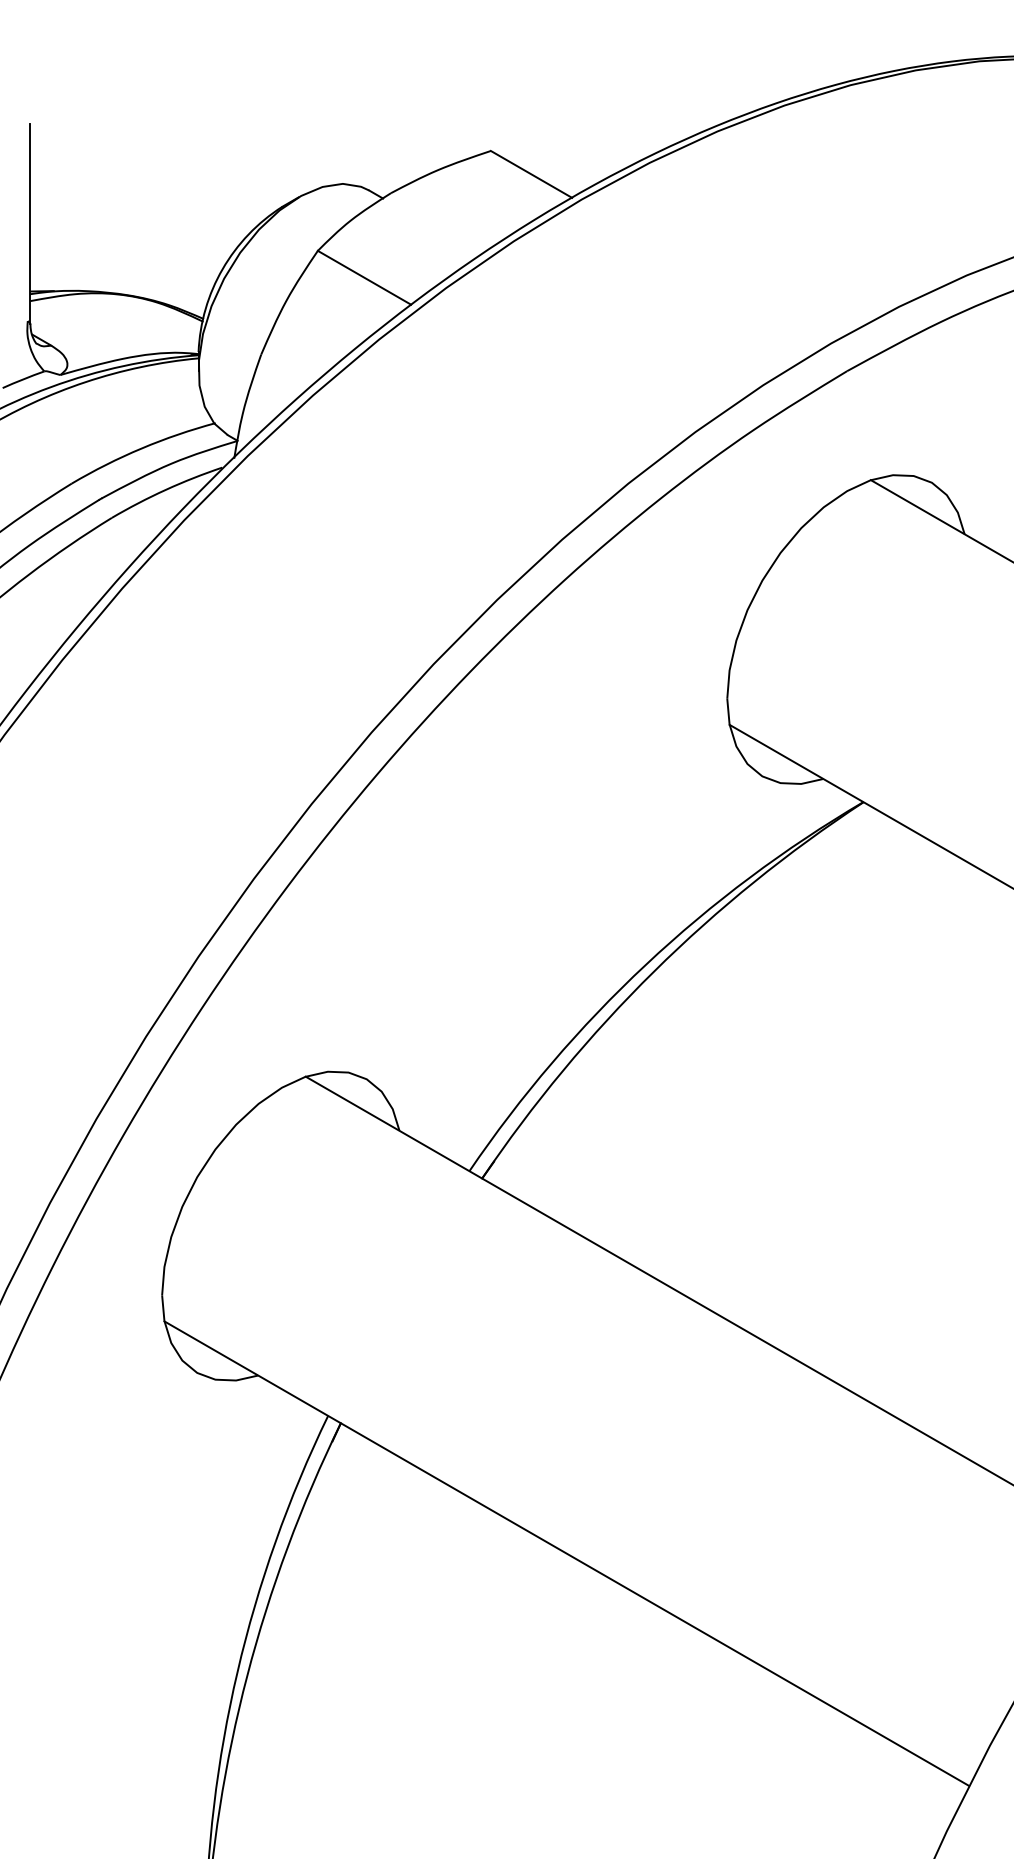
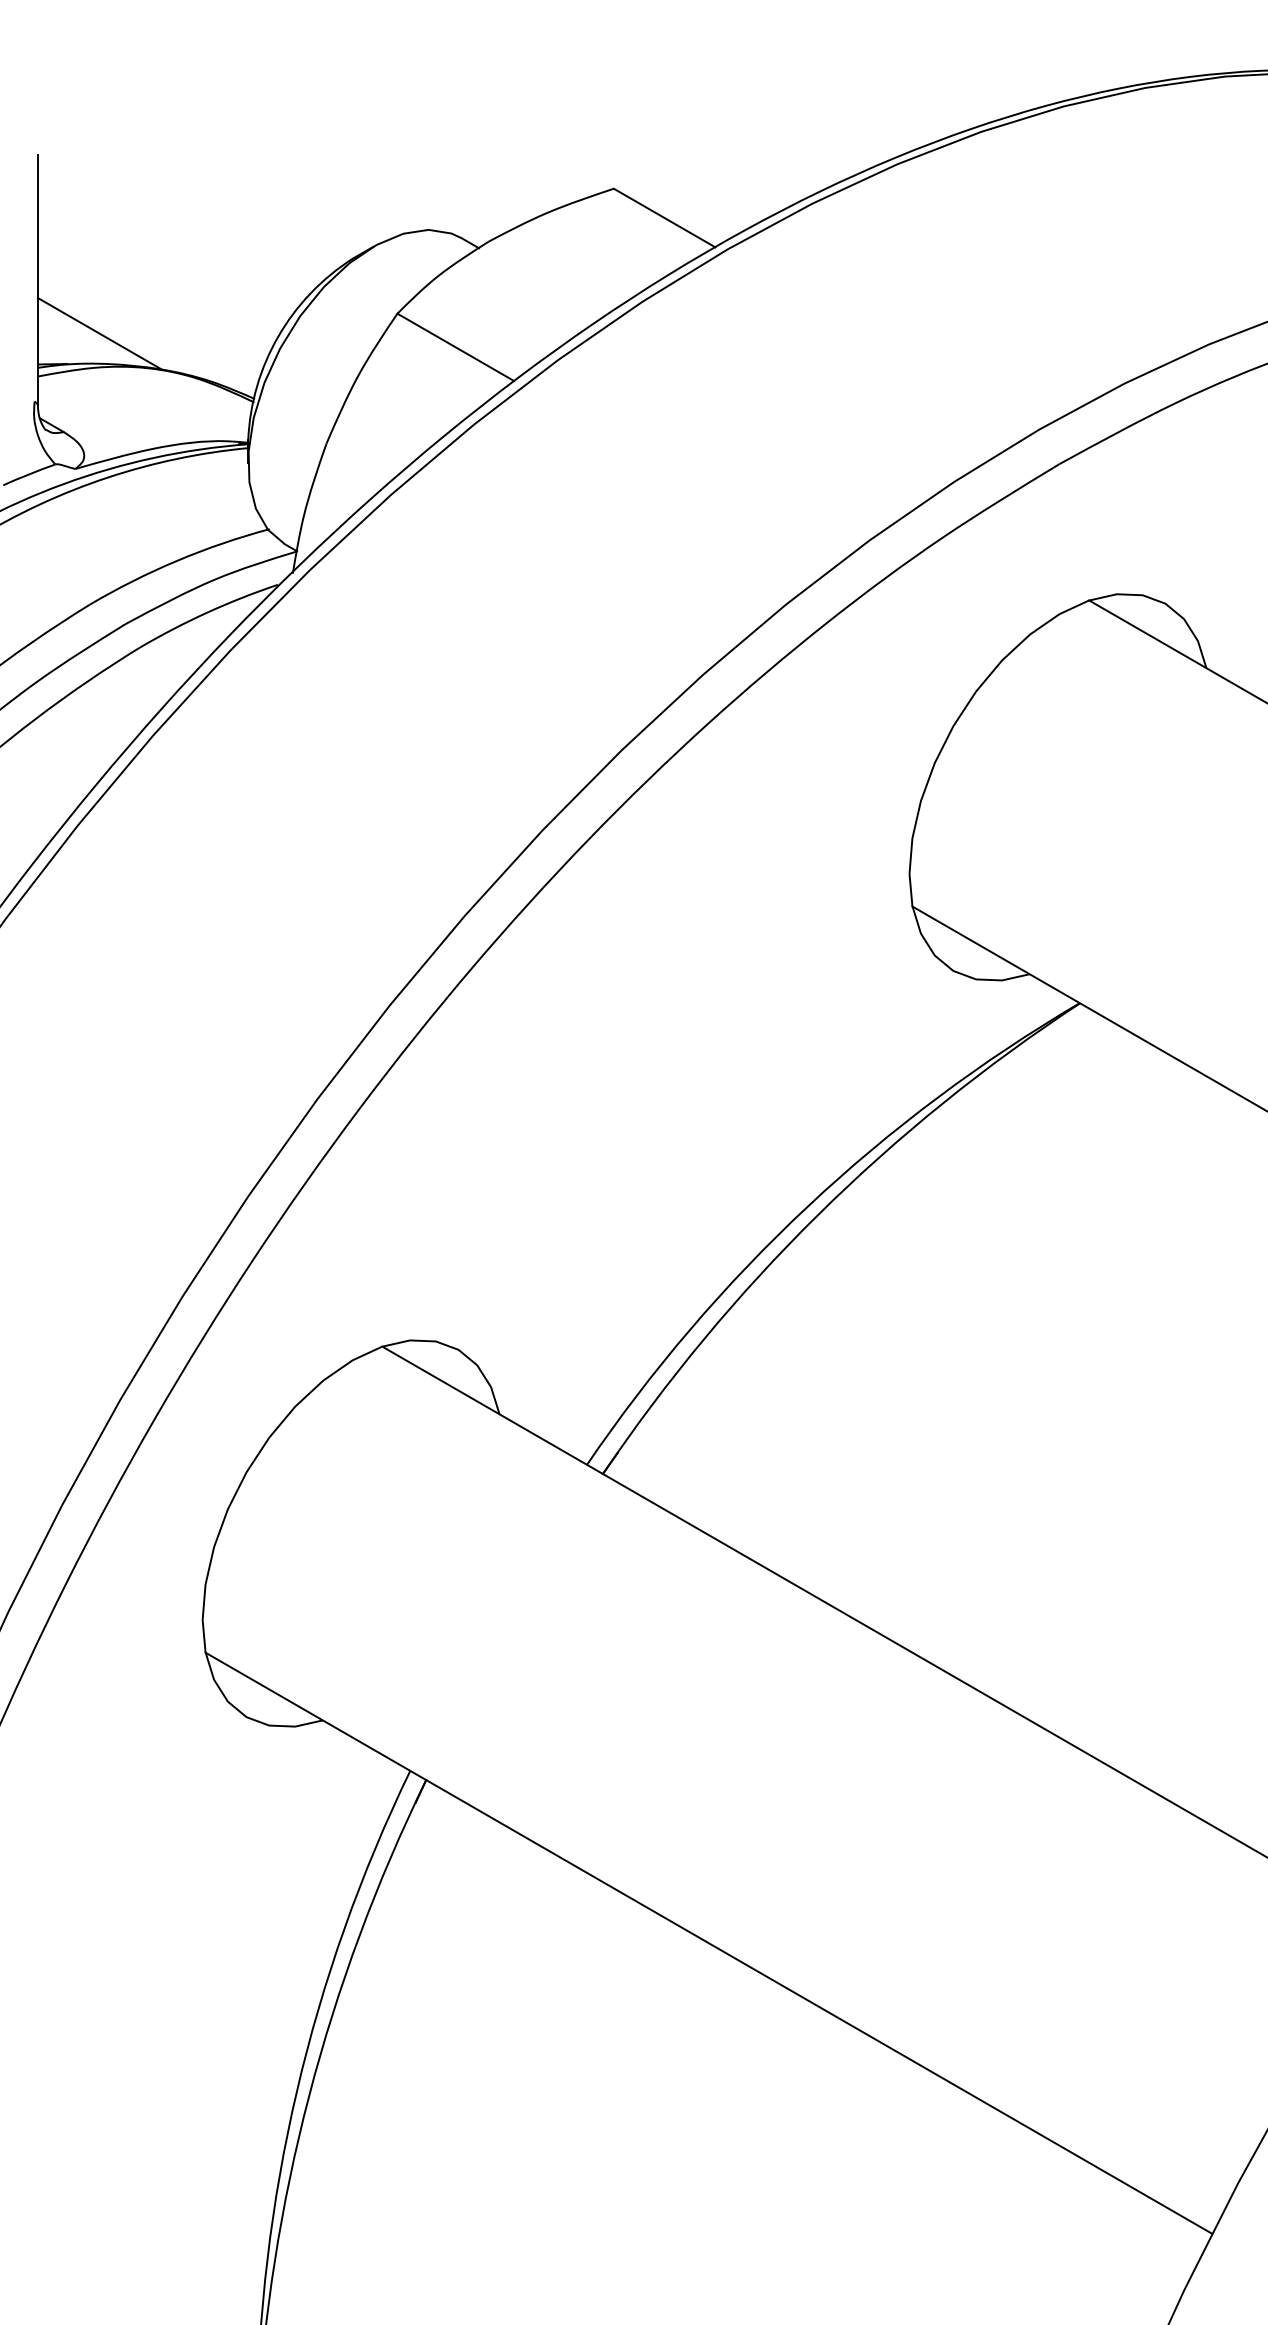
line: (79, 266) -> (99, 333), added

